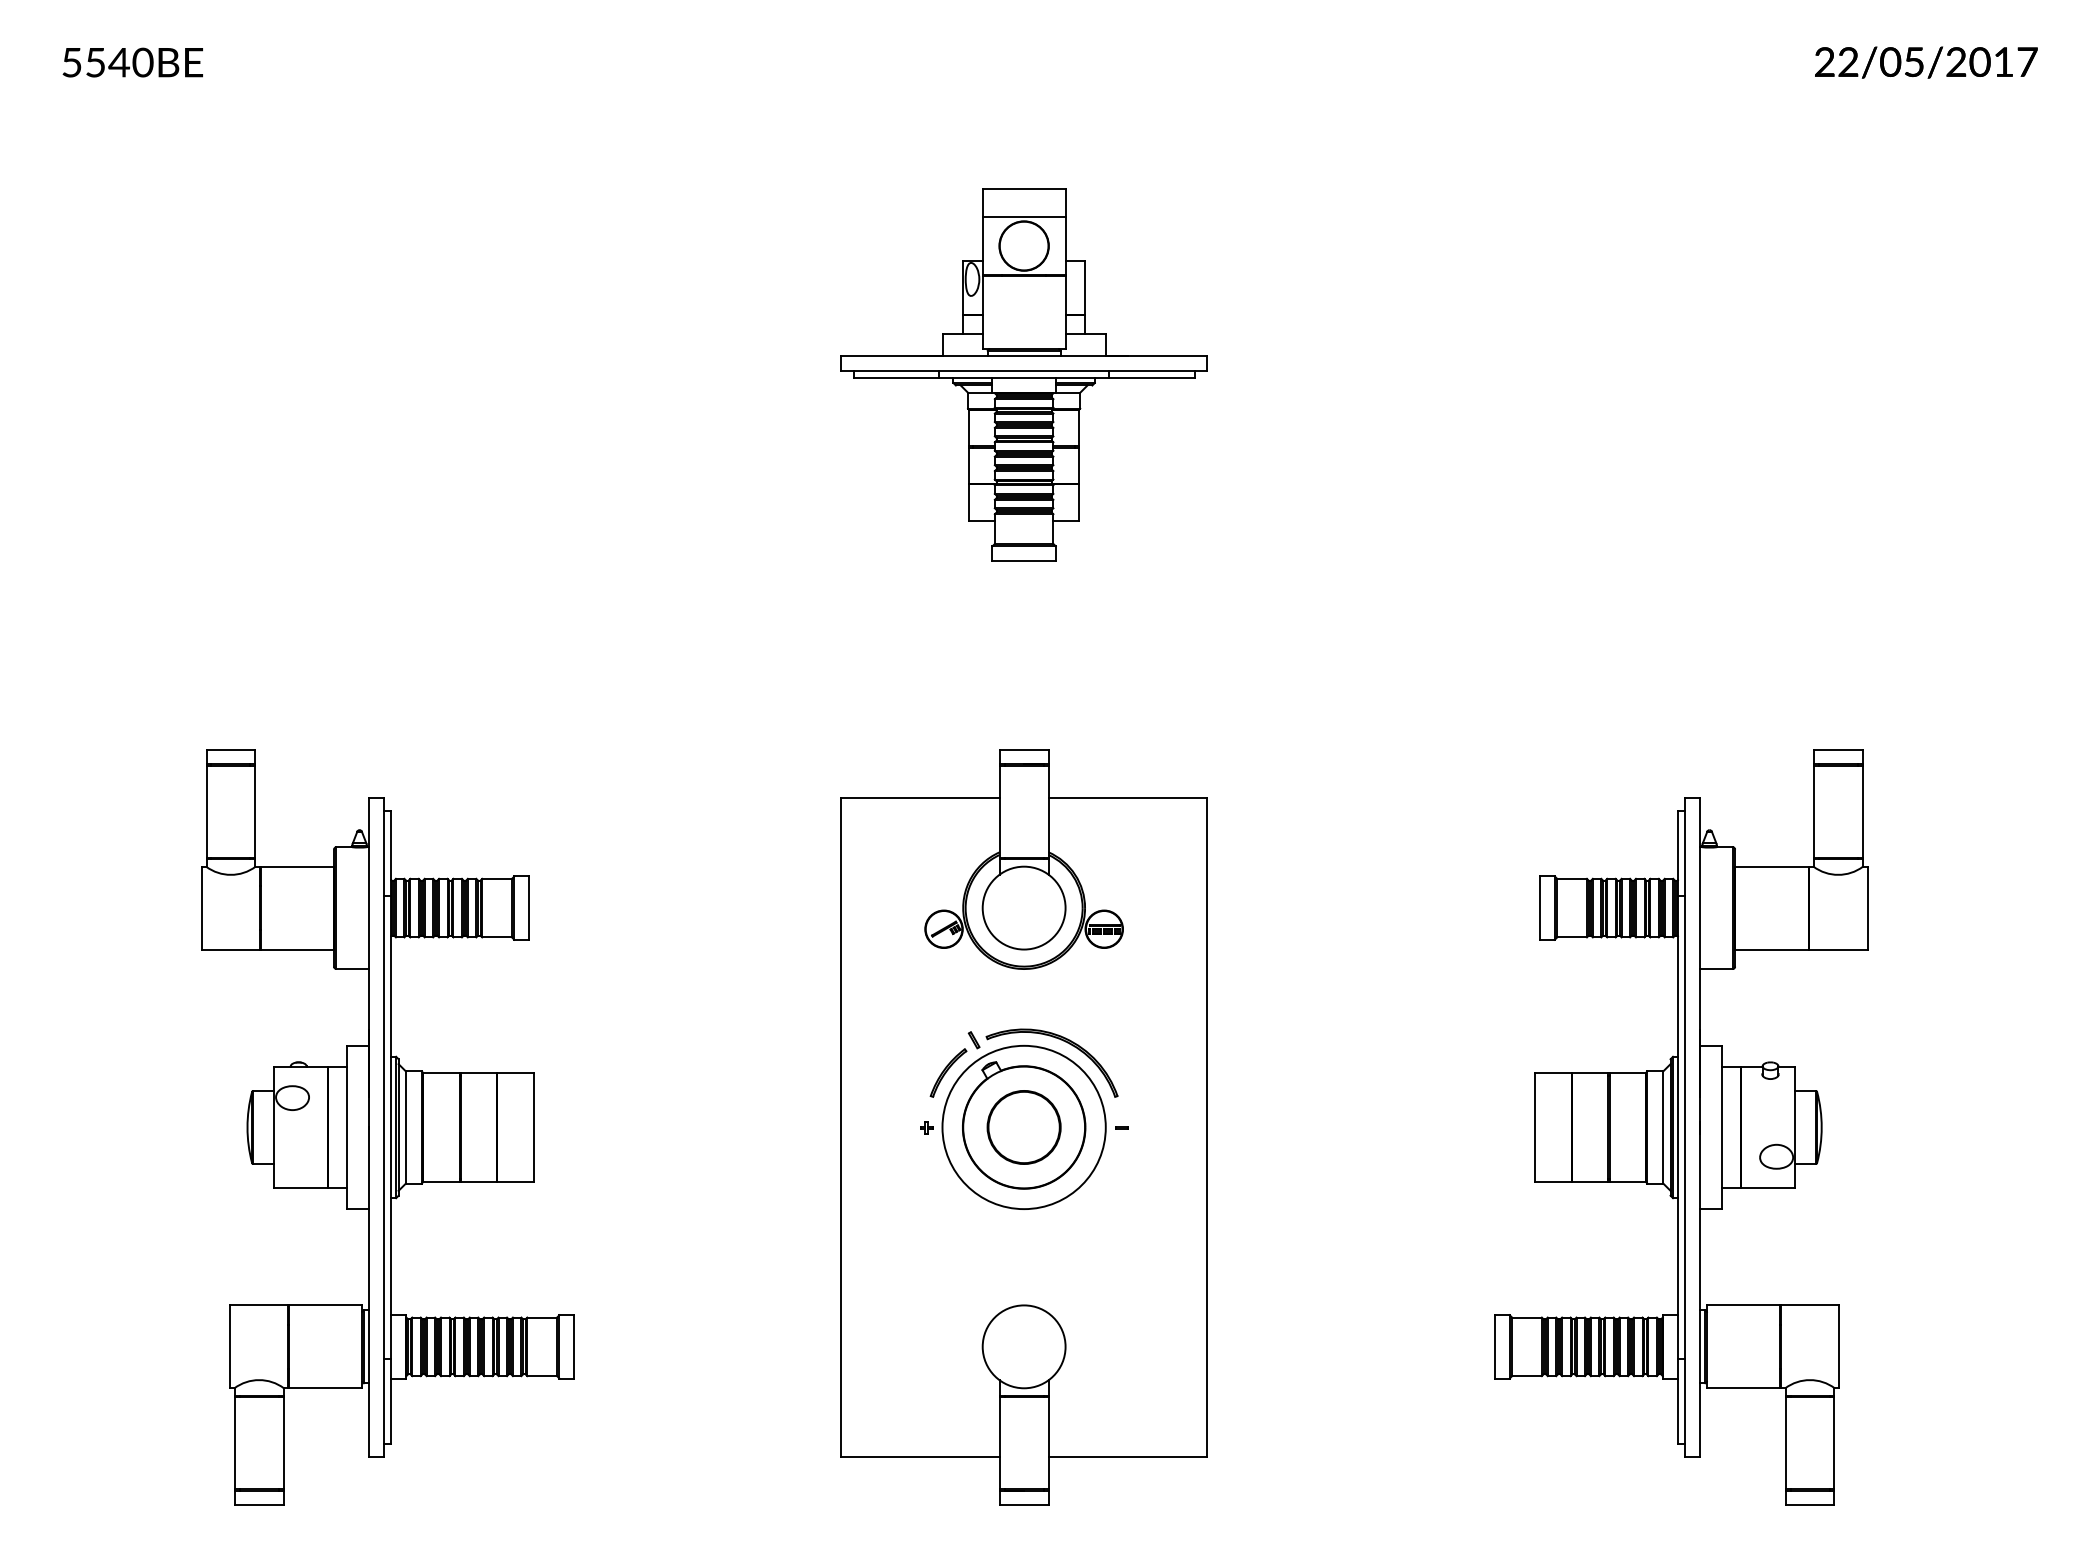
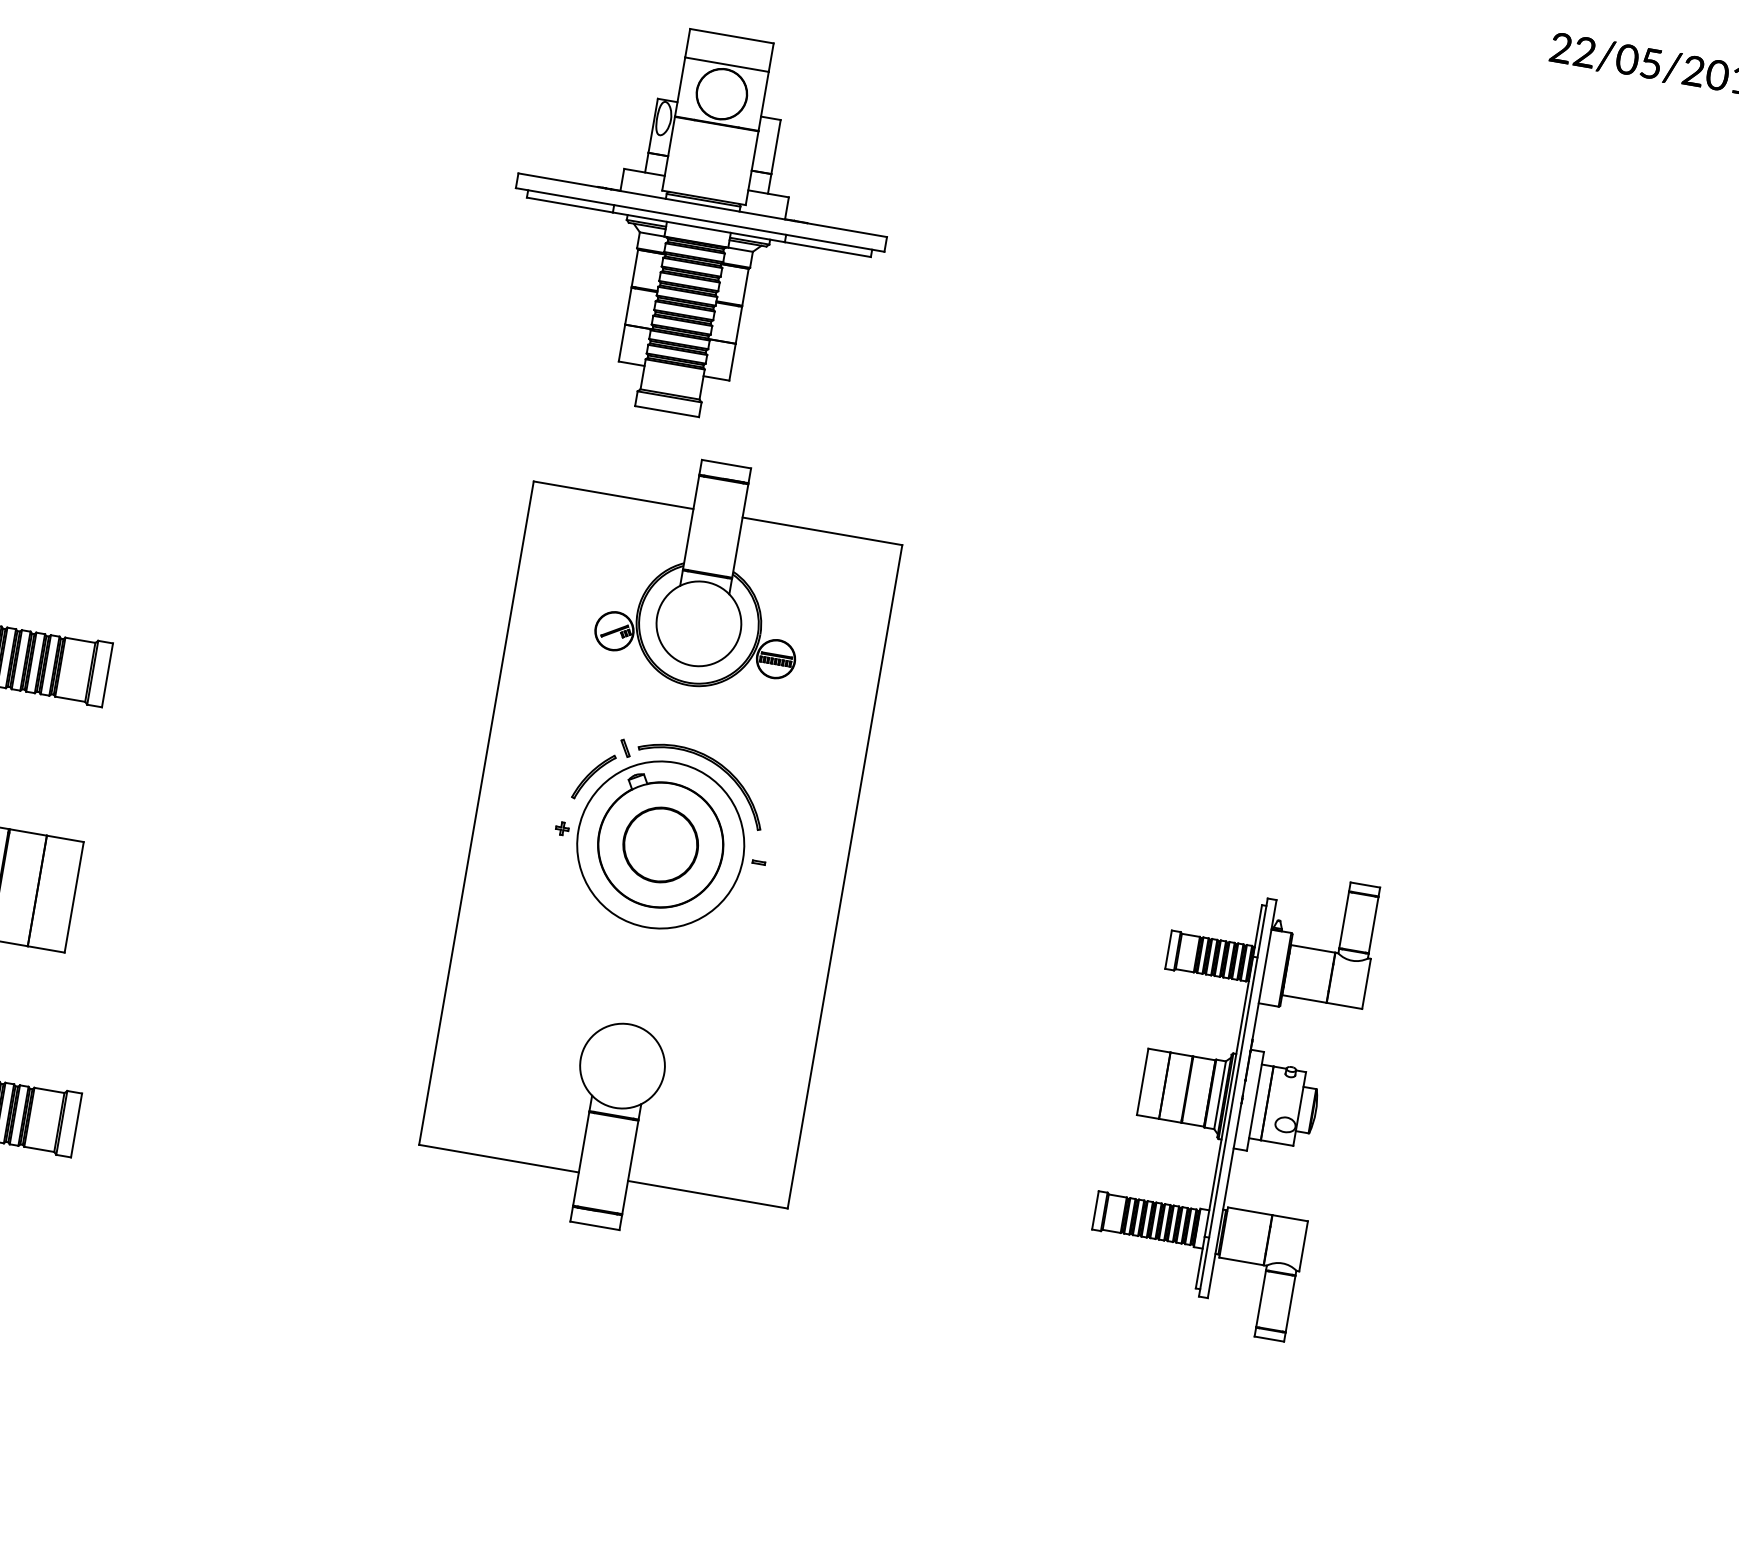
part: (1023, 1127) -> (660, 844), moved
part: (1681, 1127) -> (1231, 1097), size x0.6

